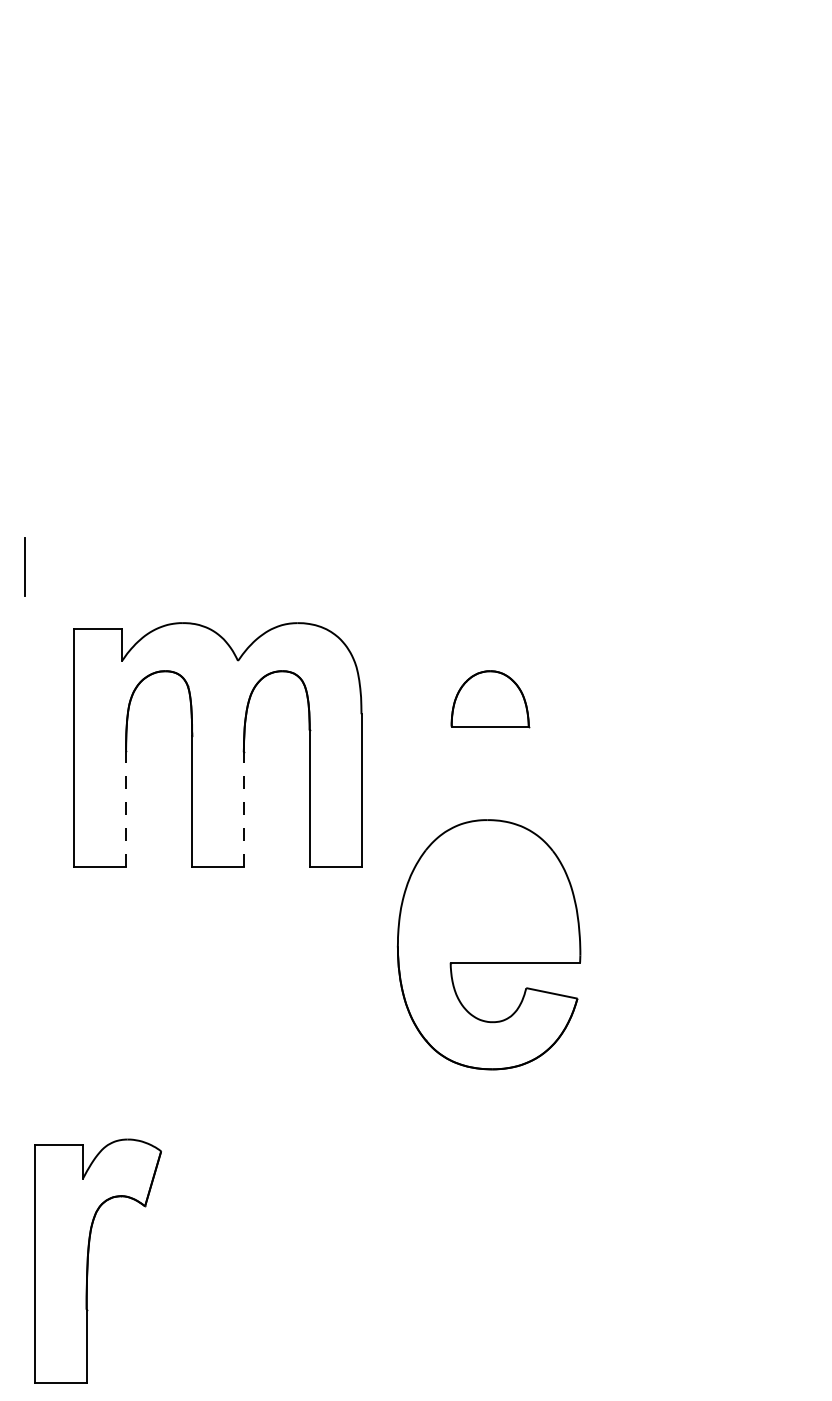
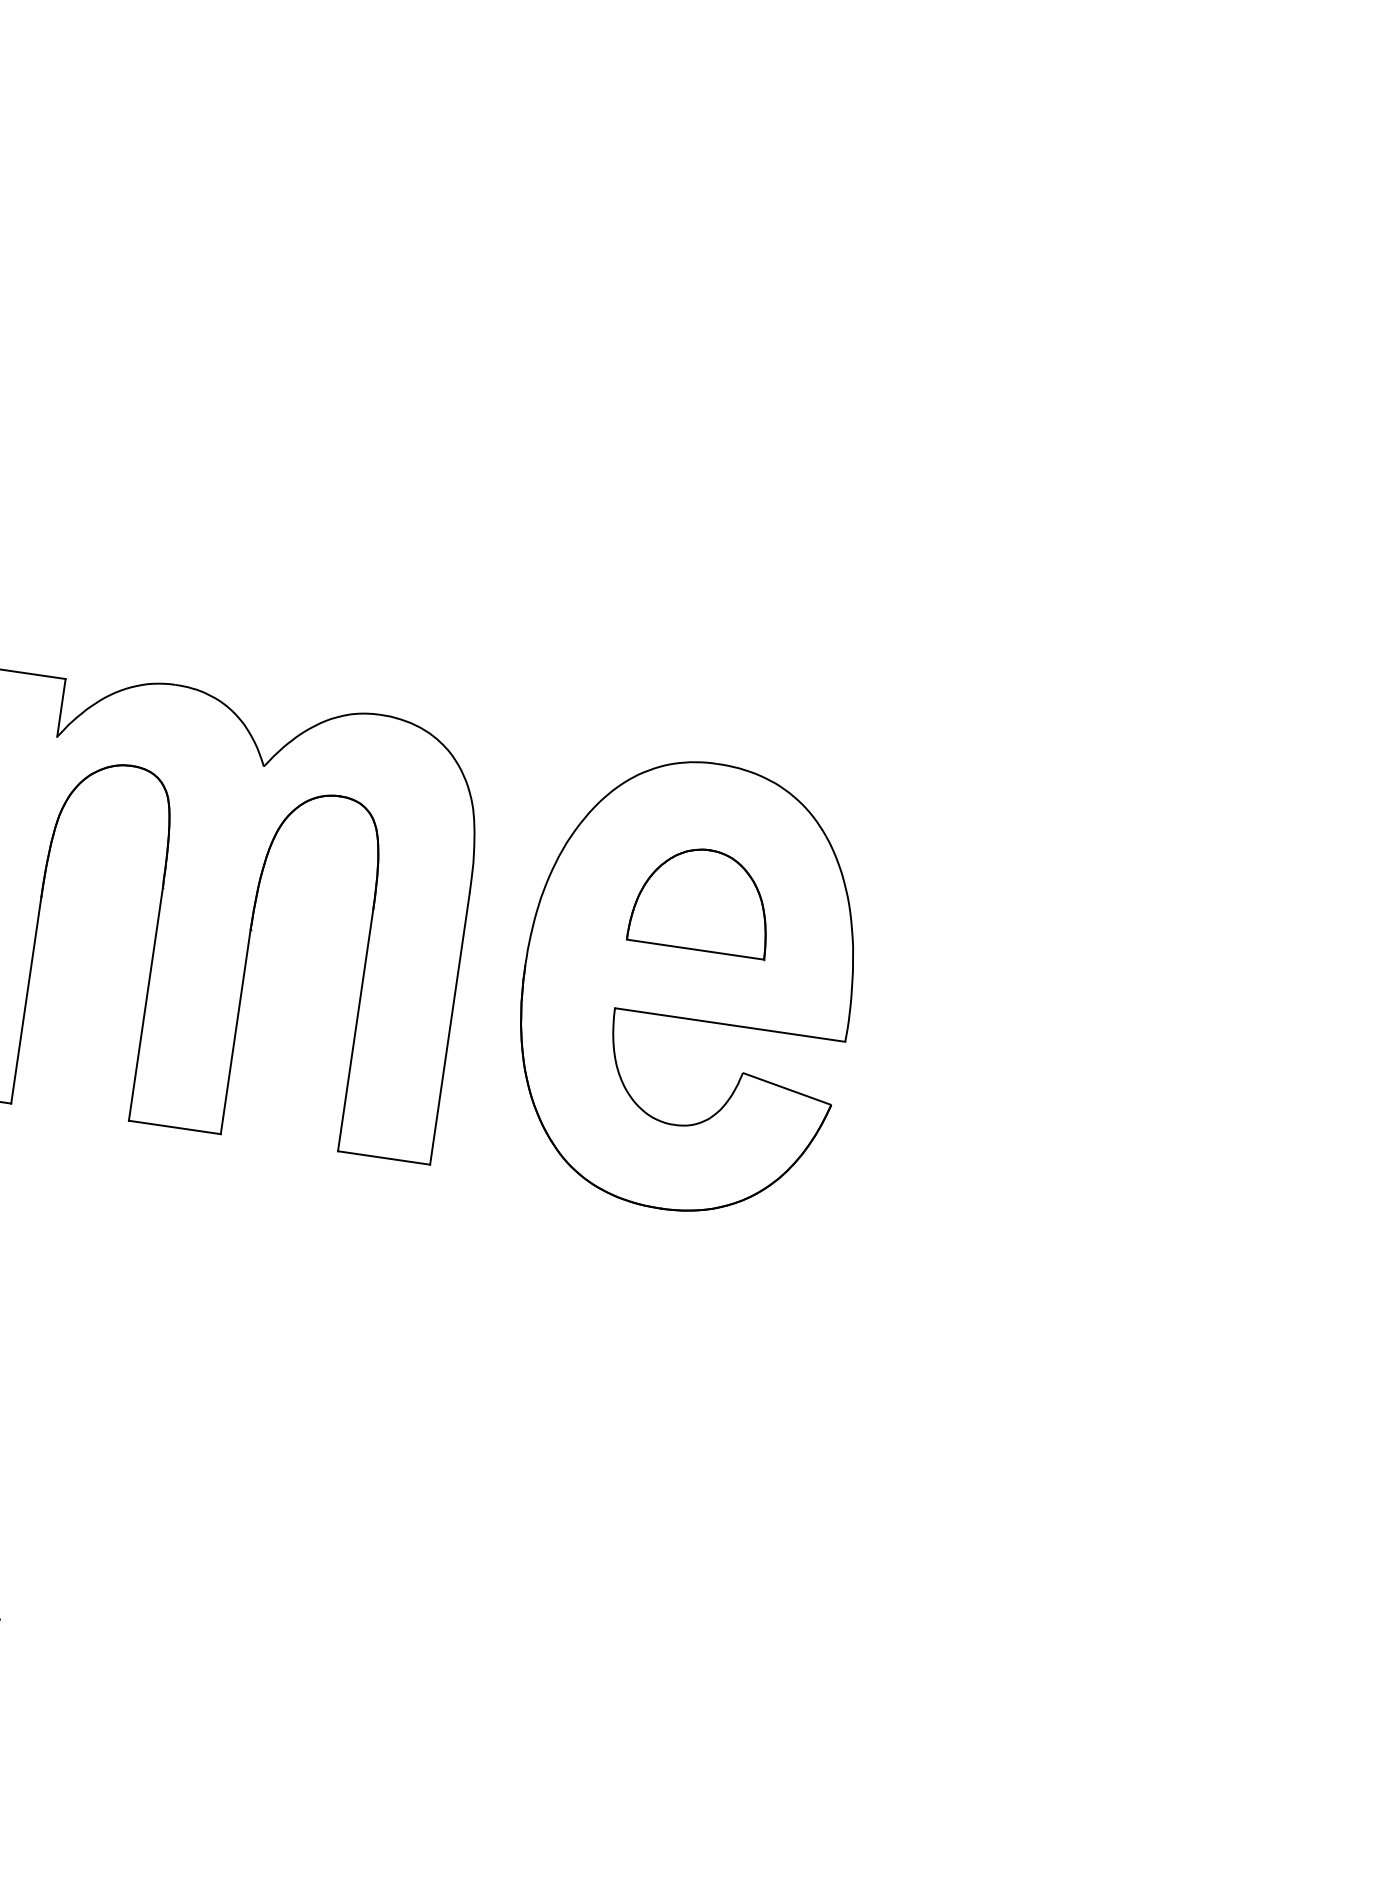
line: (126, 808) -> (27, 1000), dashed -> solid
line: (243, 808) -> (235, 1030), dashed -> solid
part: (488, 944) -> (687, 985), moved

